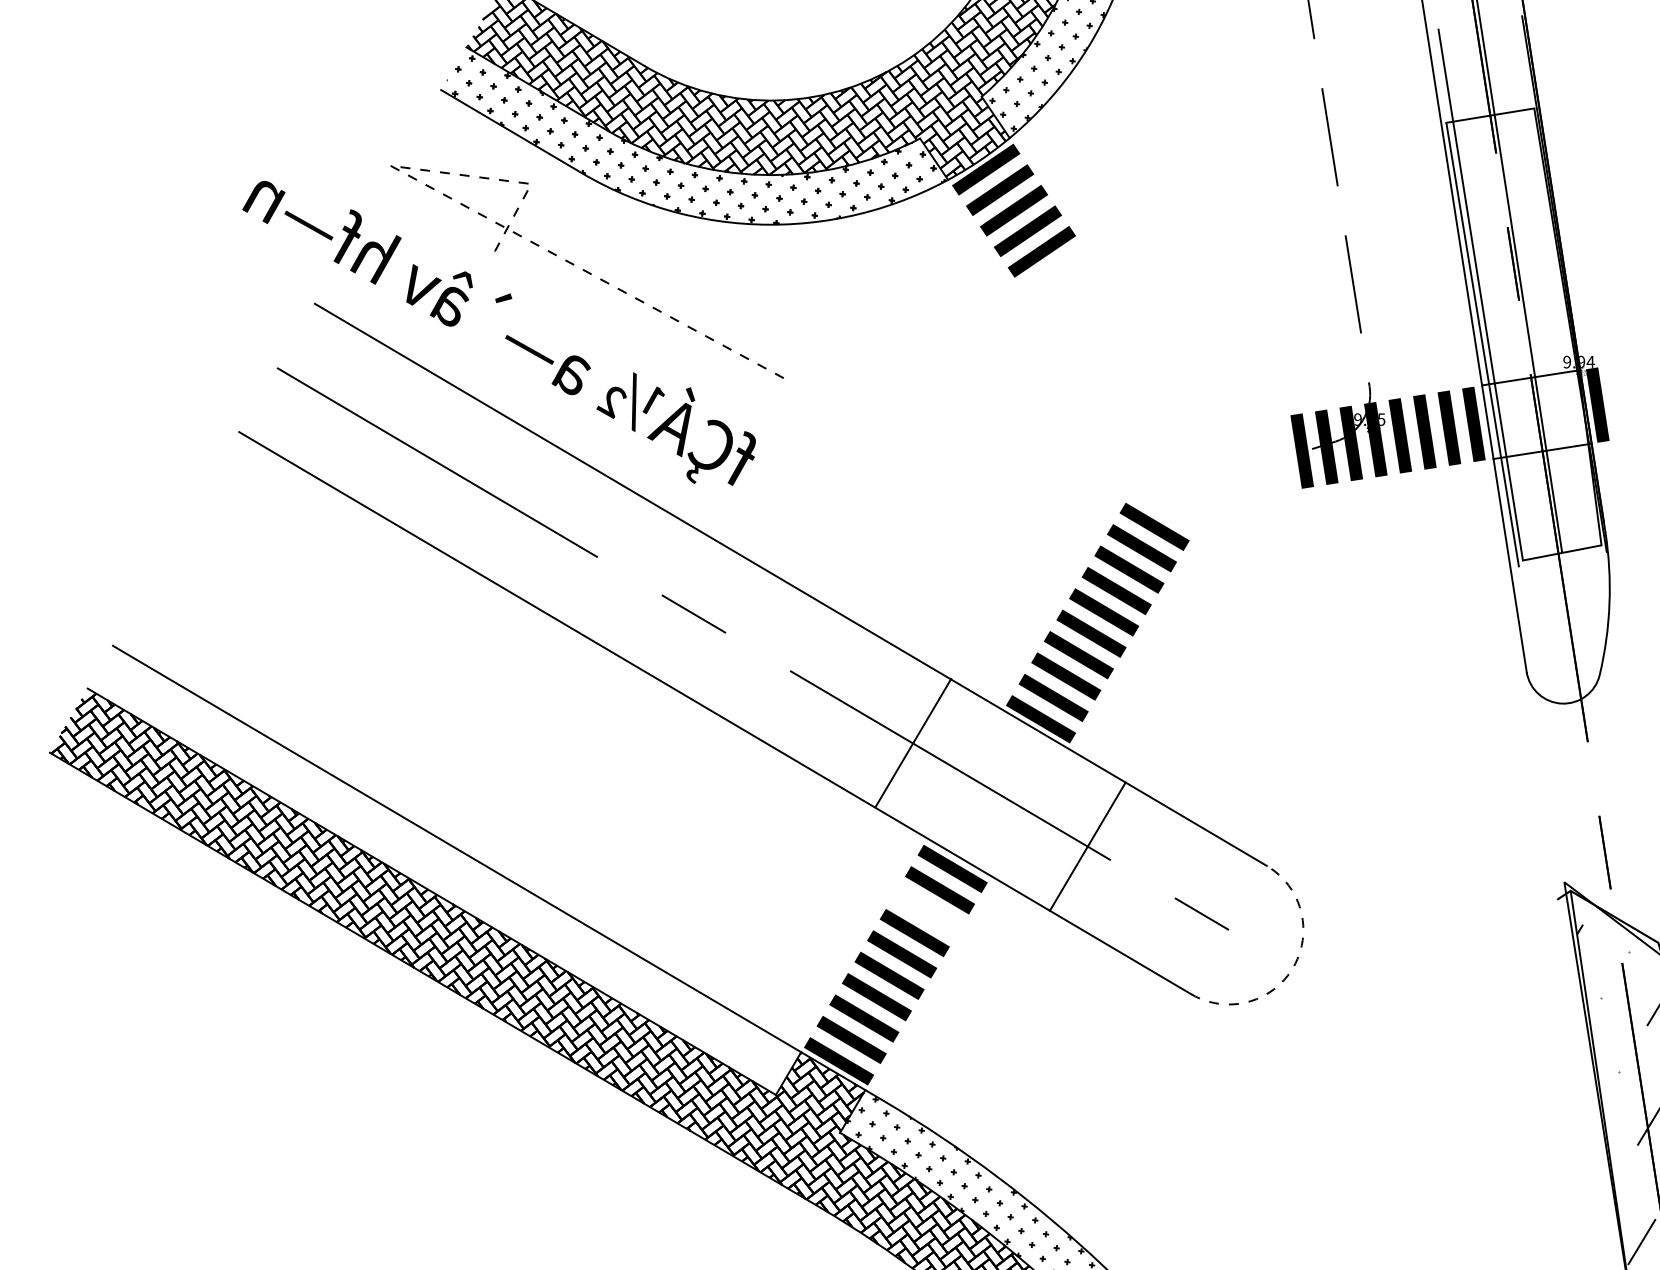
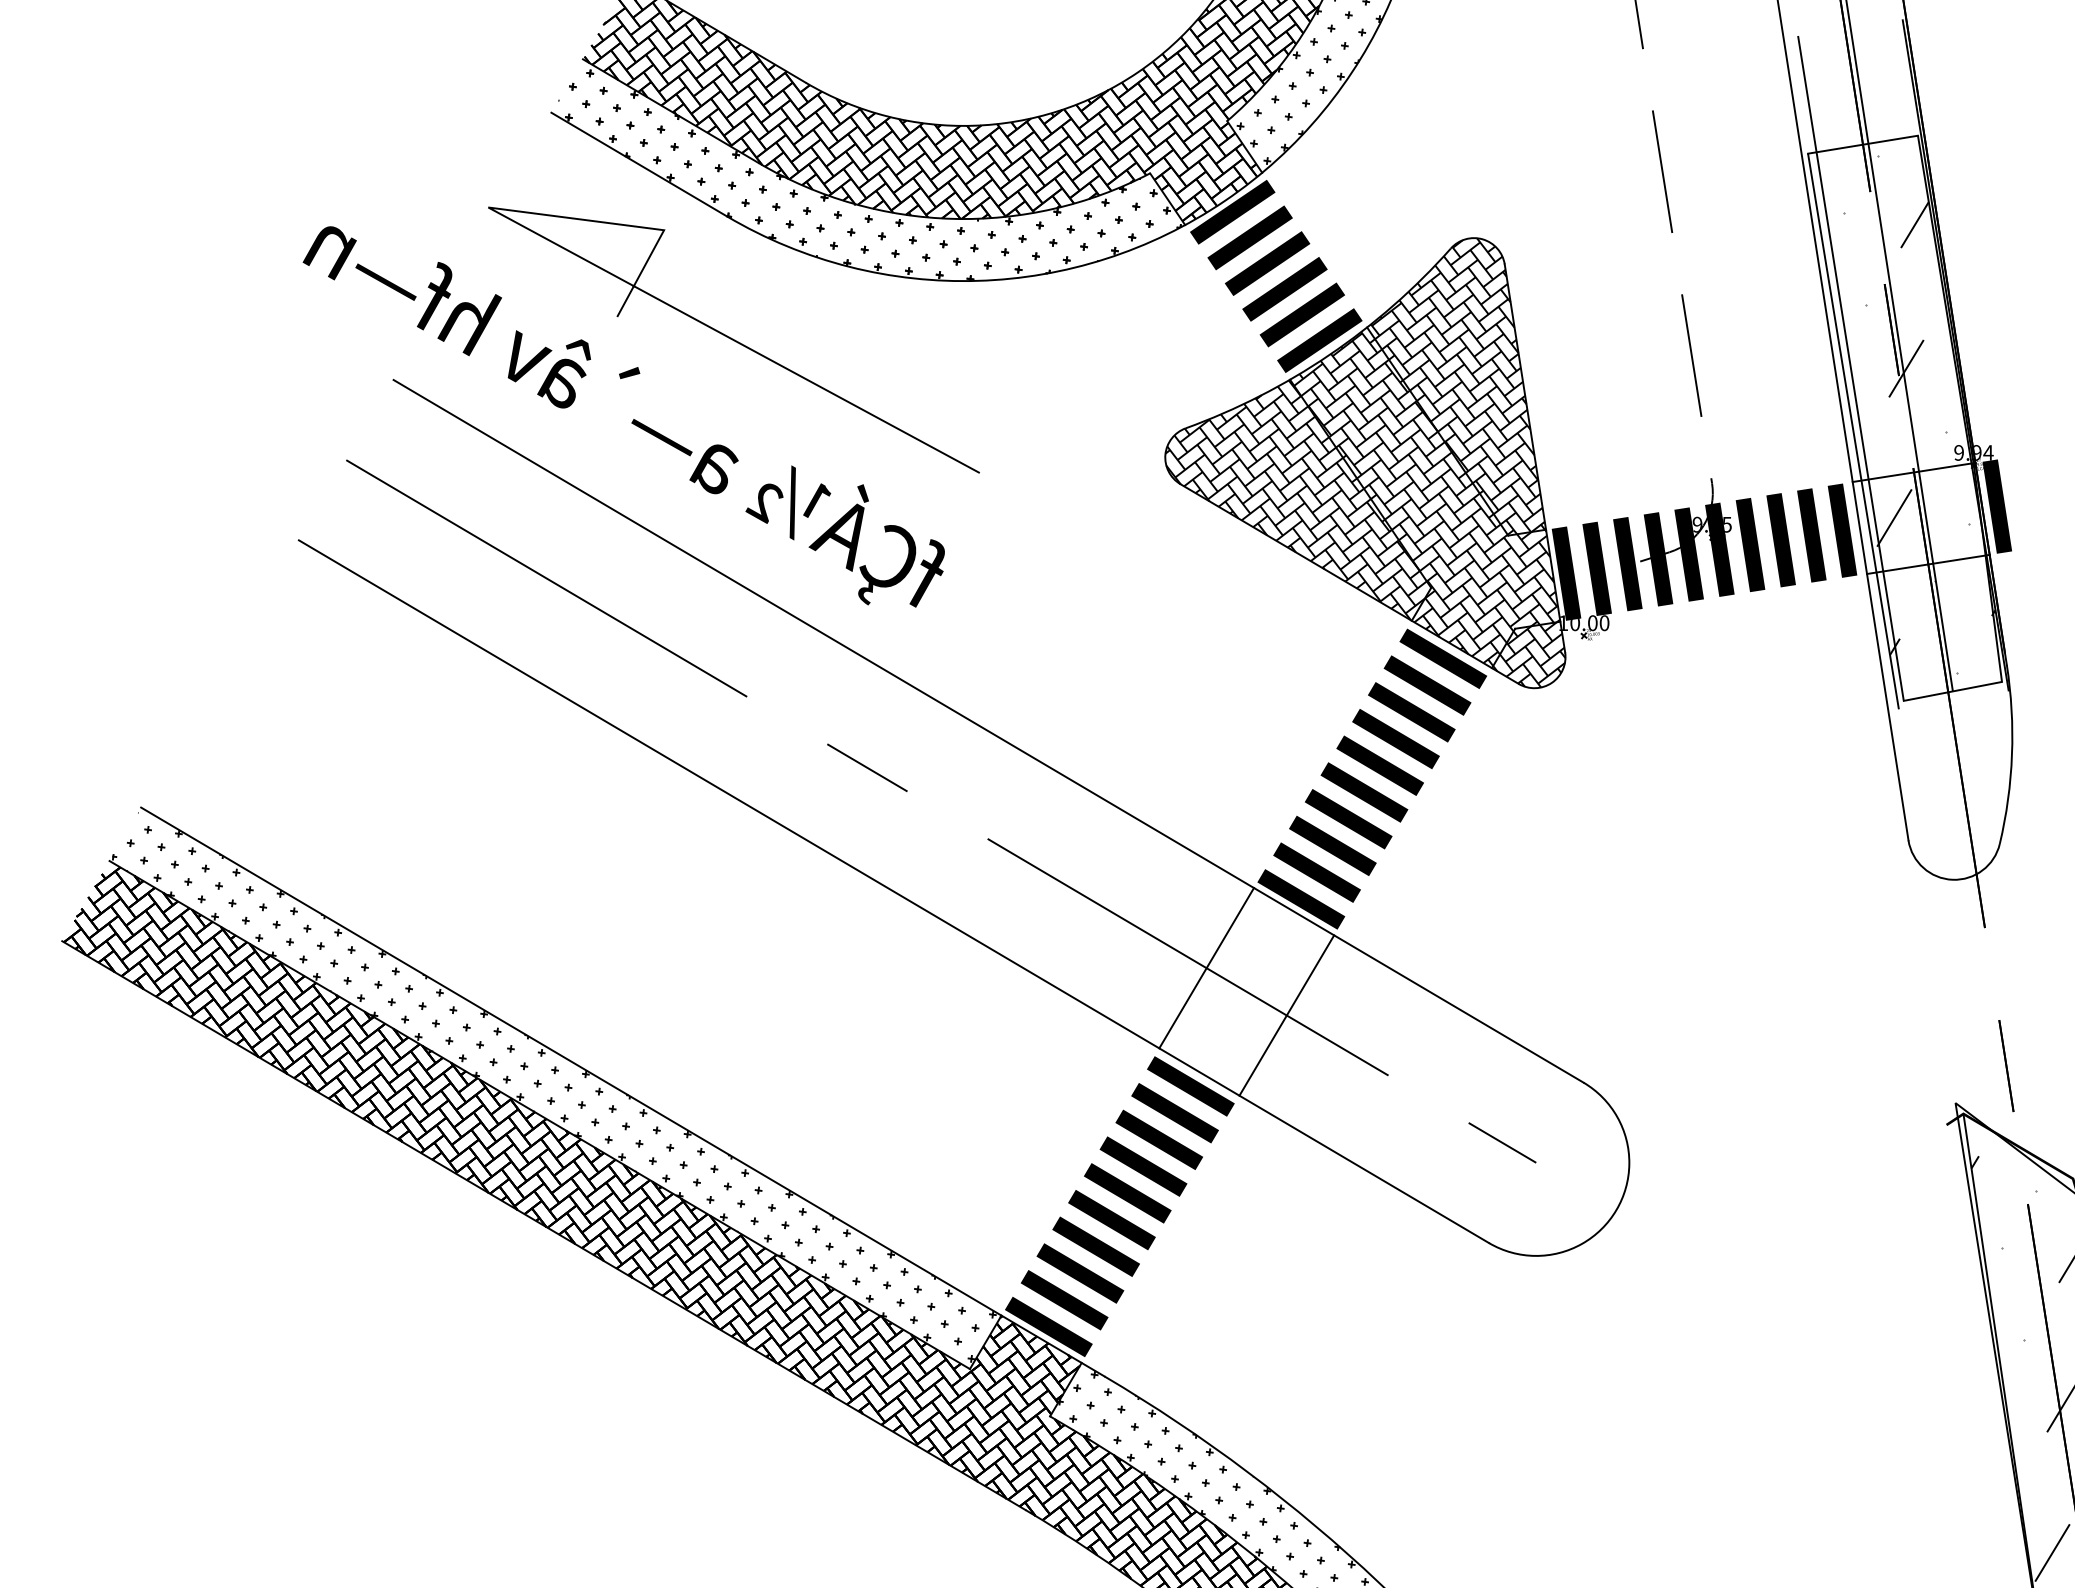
line: (489, 219) -> (611, 274), dashed -> solid
hatch: (1535, 331) -> (1919, 414), added
part: (1109, 370) -> (1387, 463), added
line: (913, 743) -> (1206, 968), moved
line: (1087, 846) -> (1286, 1015), moved
hatch: (443, 869) -> (554, 1087), added
line: (926, 911) -> (1158, 1139), added
arc: (1293, 968) -> (1616, 1210), dashed -> solid

